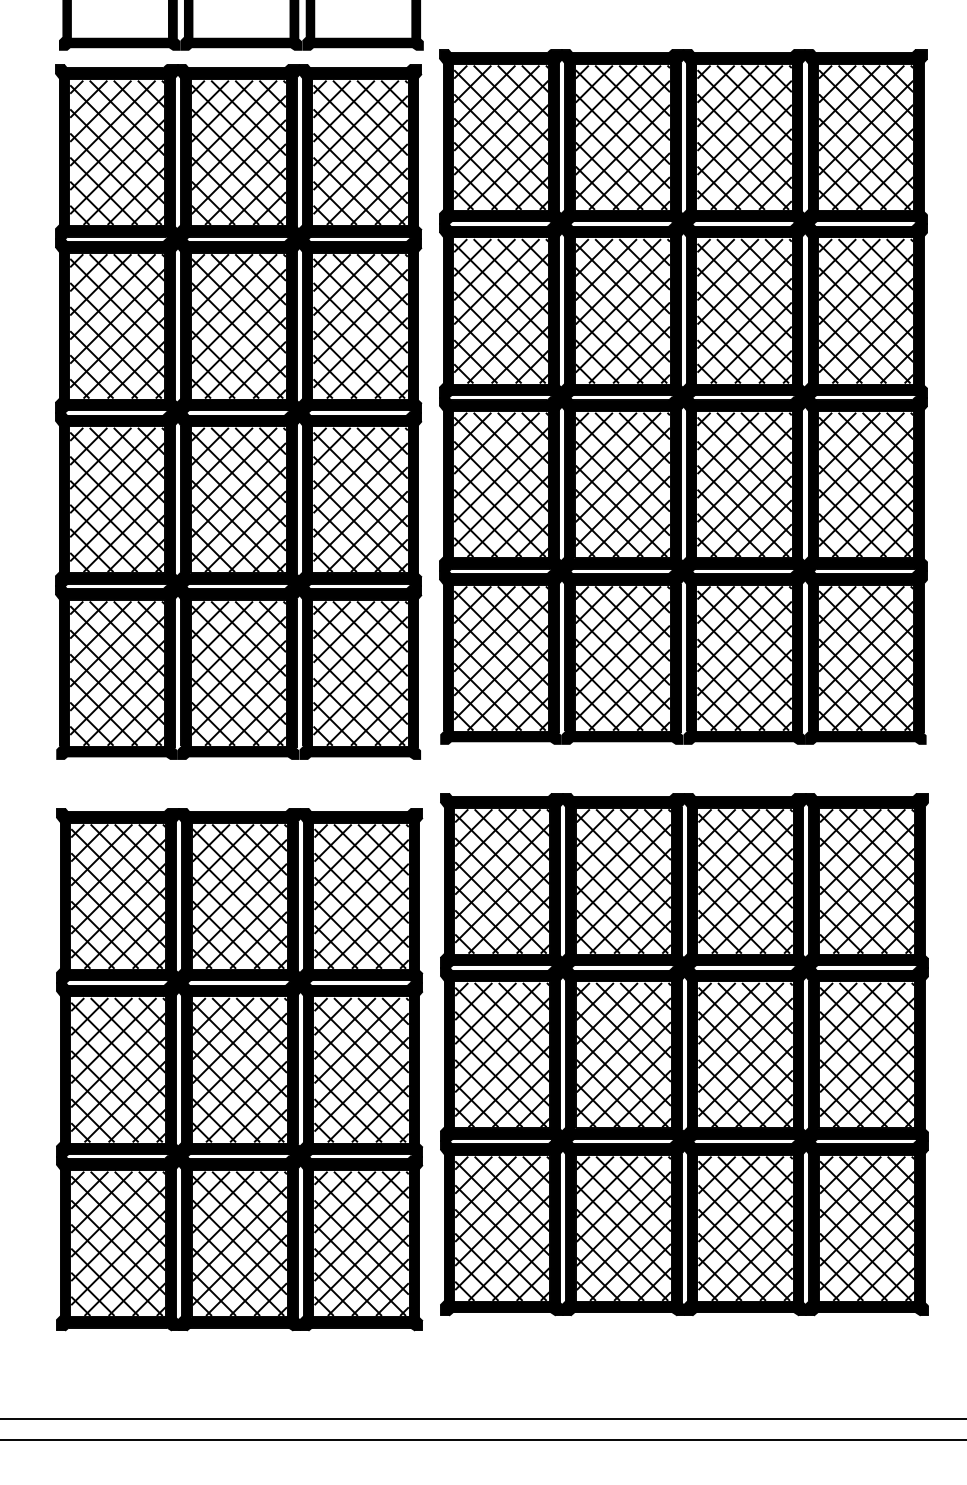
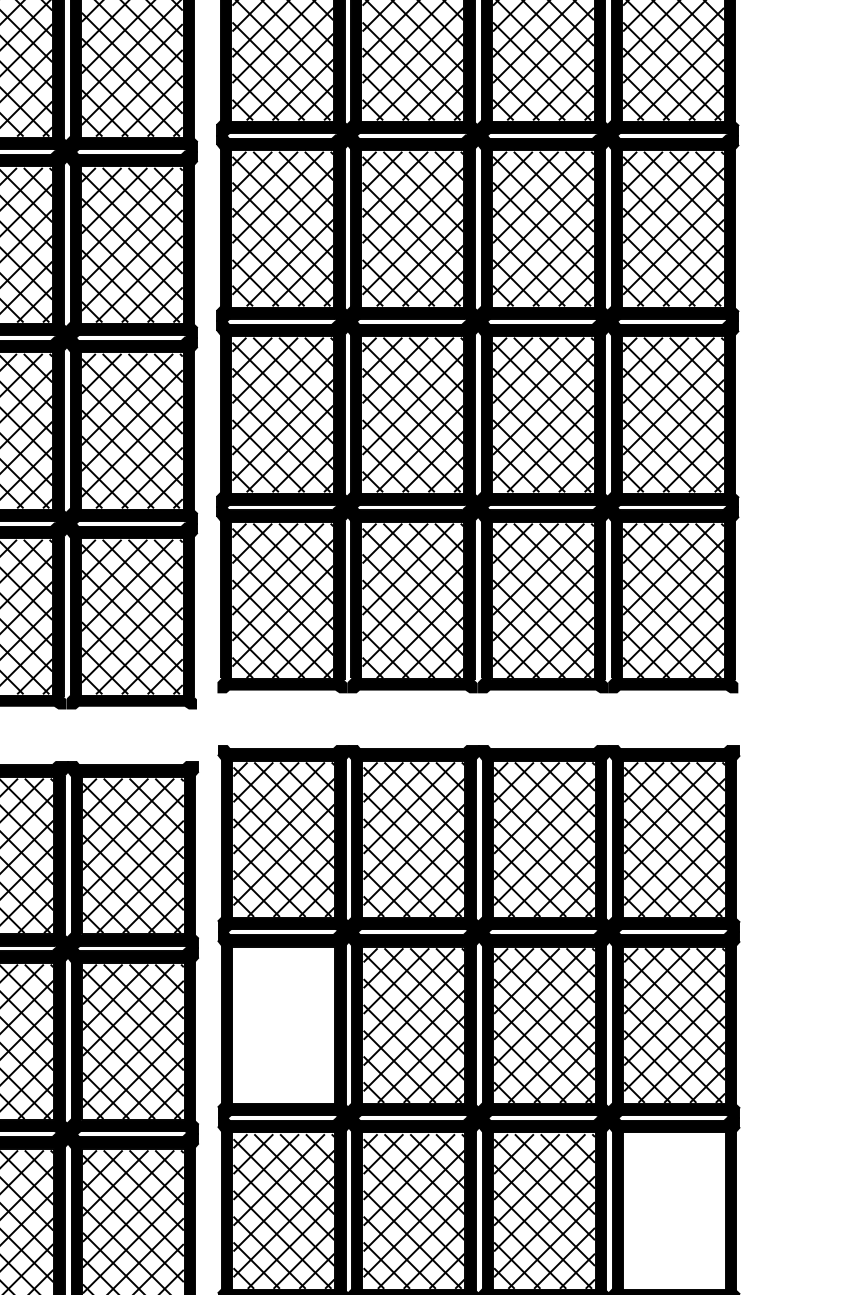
hatch: (502, 1055) -> (284, 1026), removed
hatch: (867, 1228) -> (675, 1211), removed

